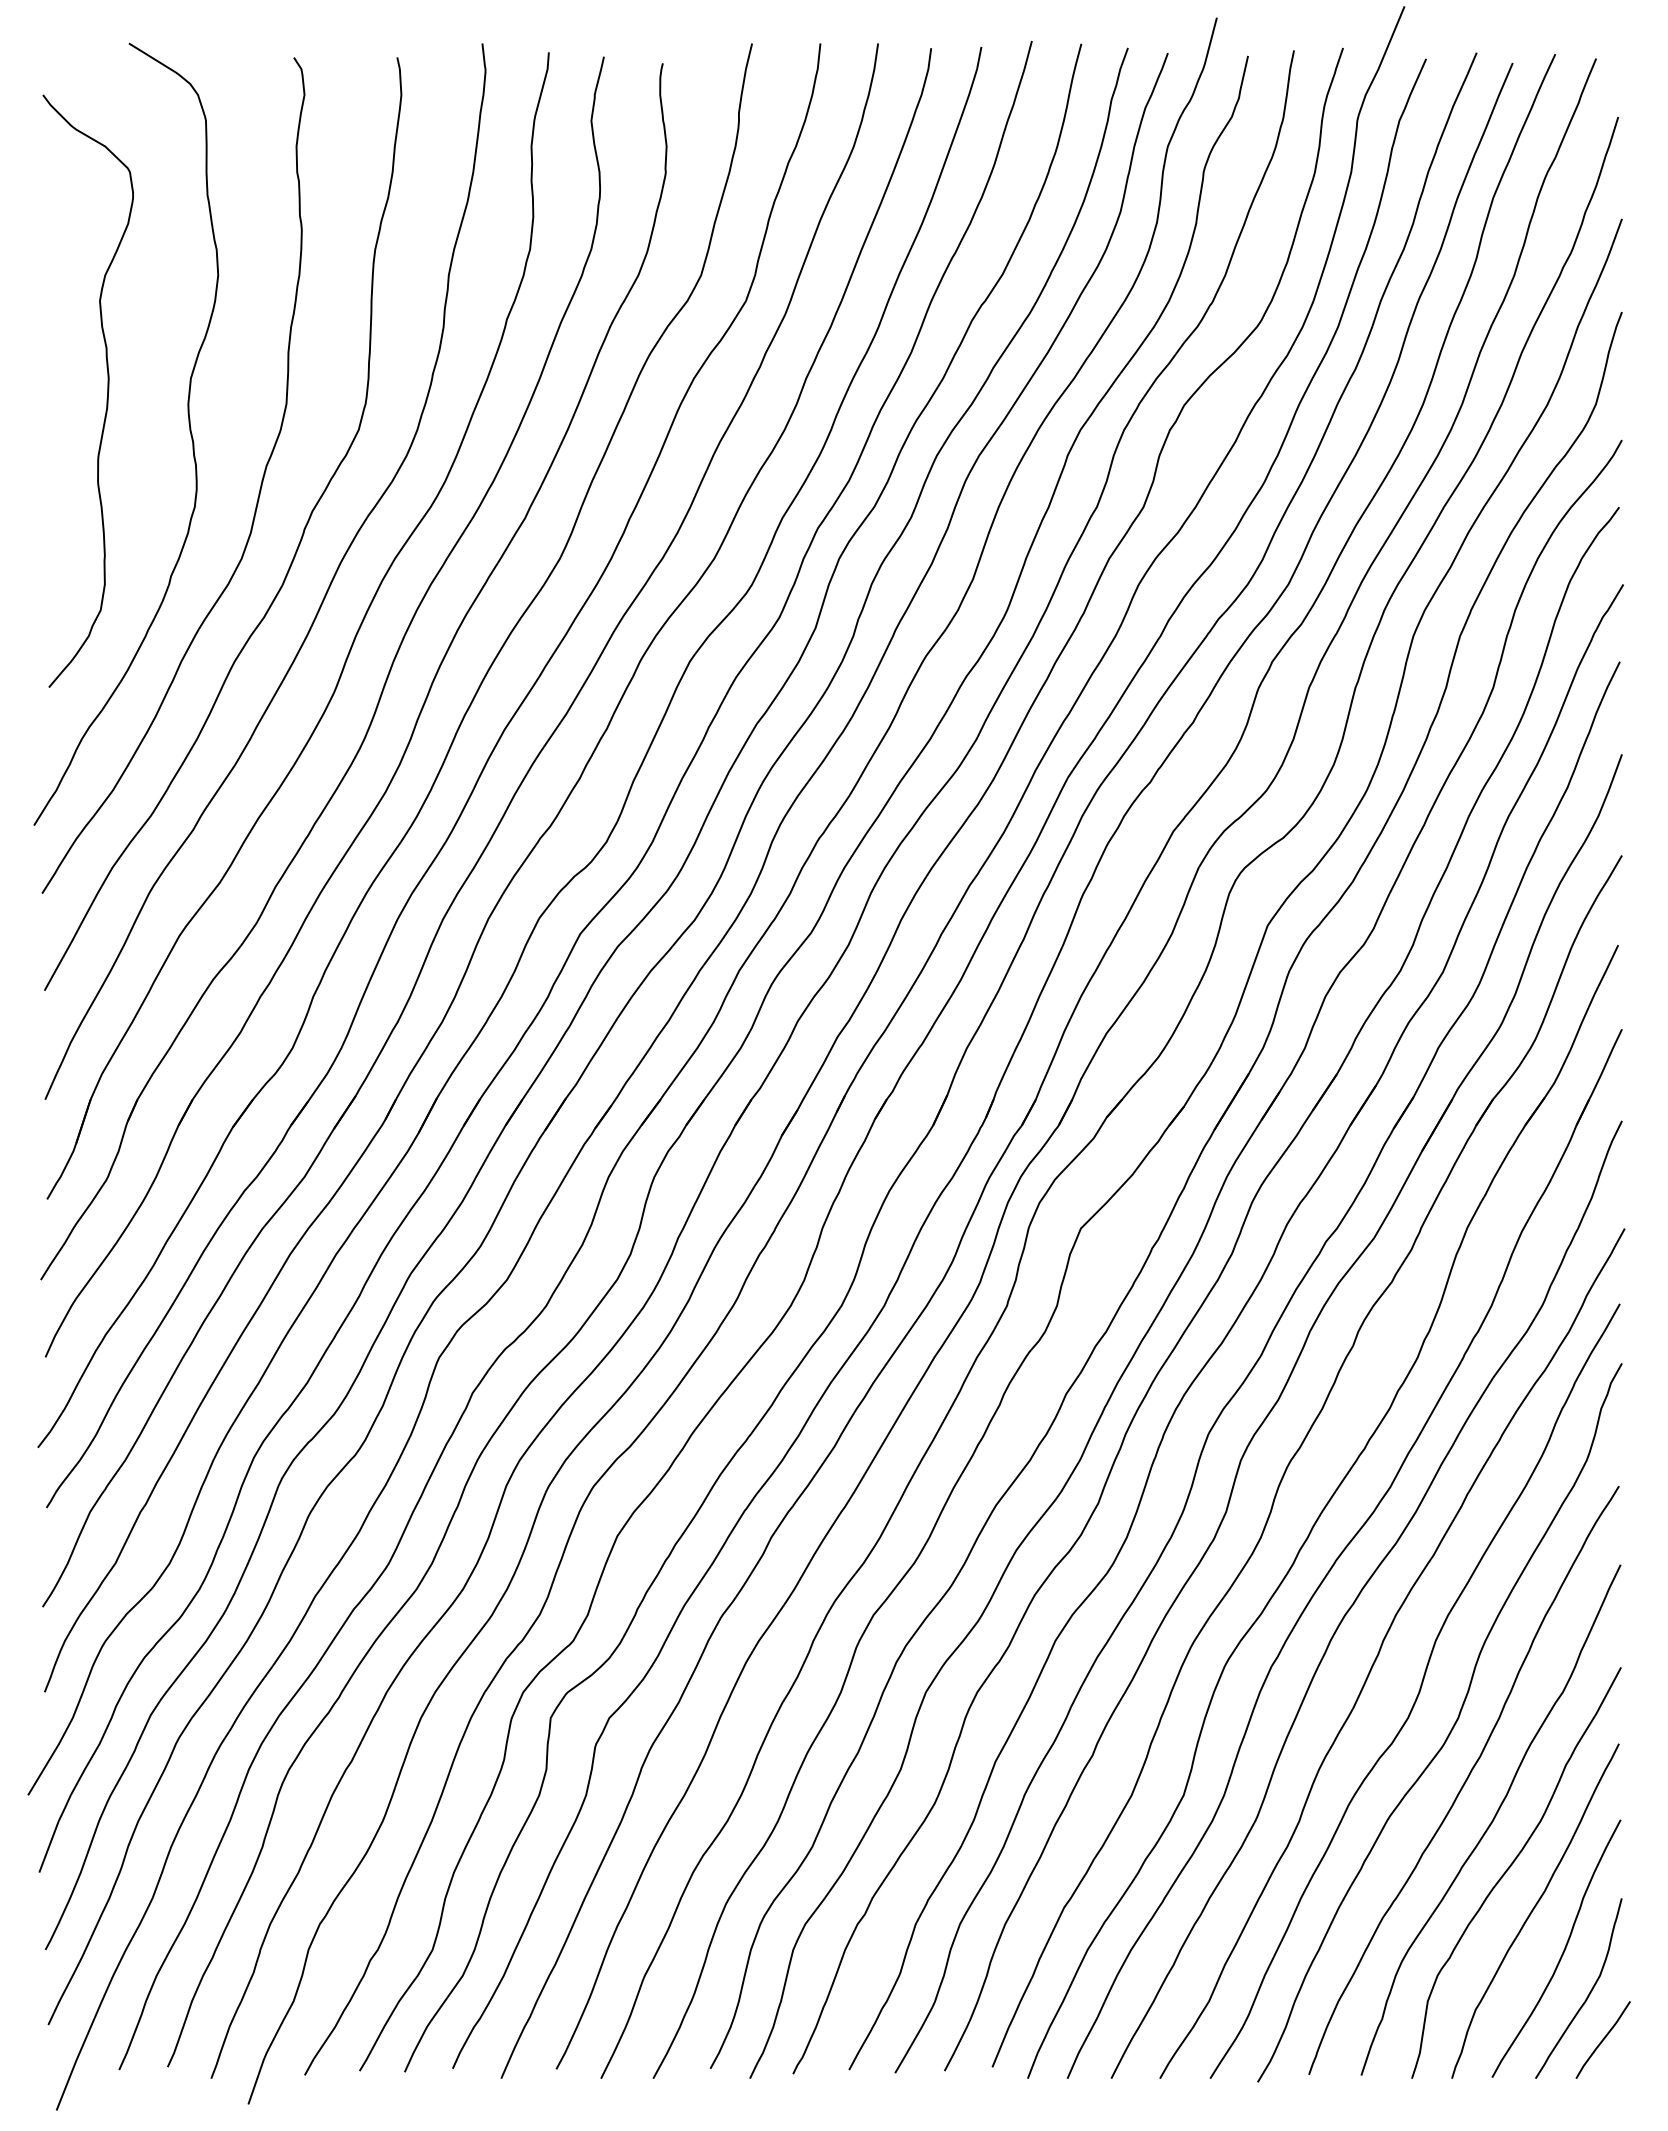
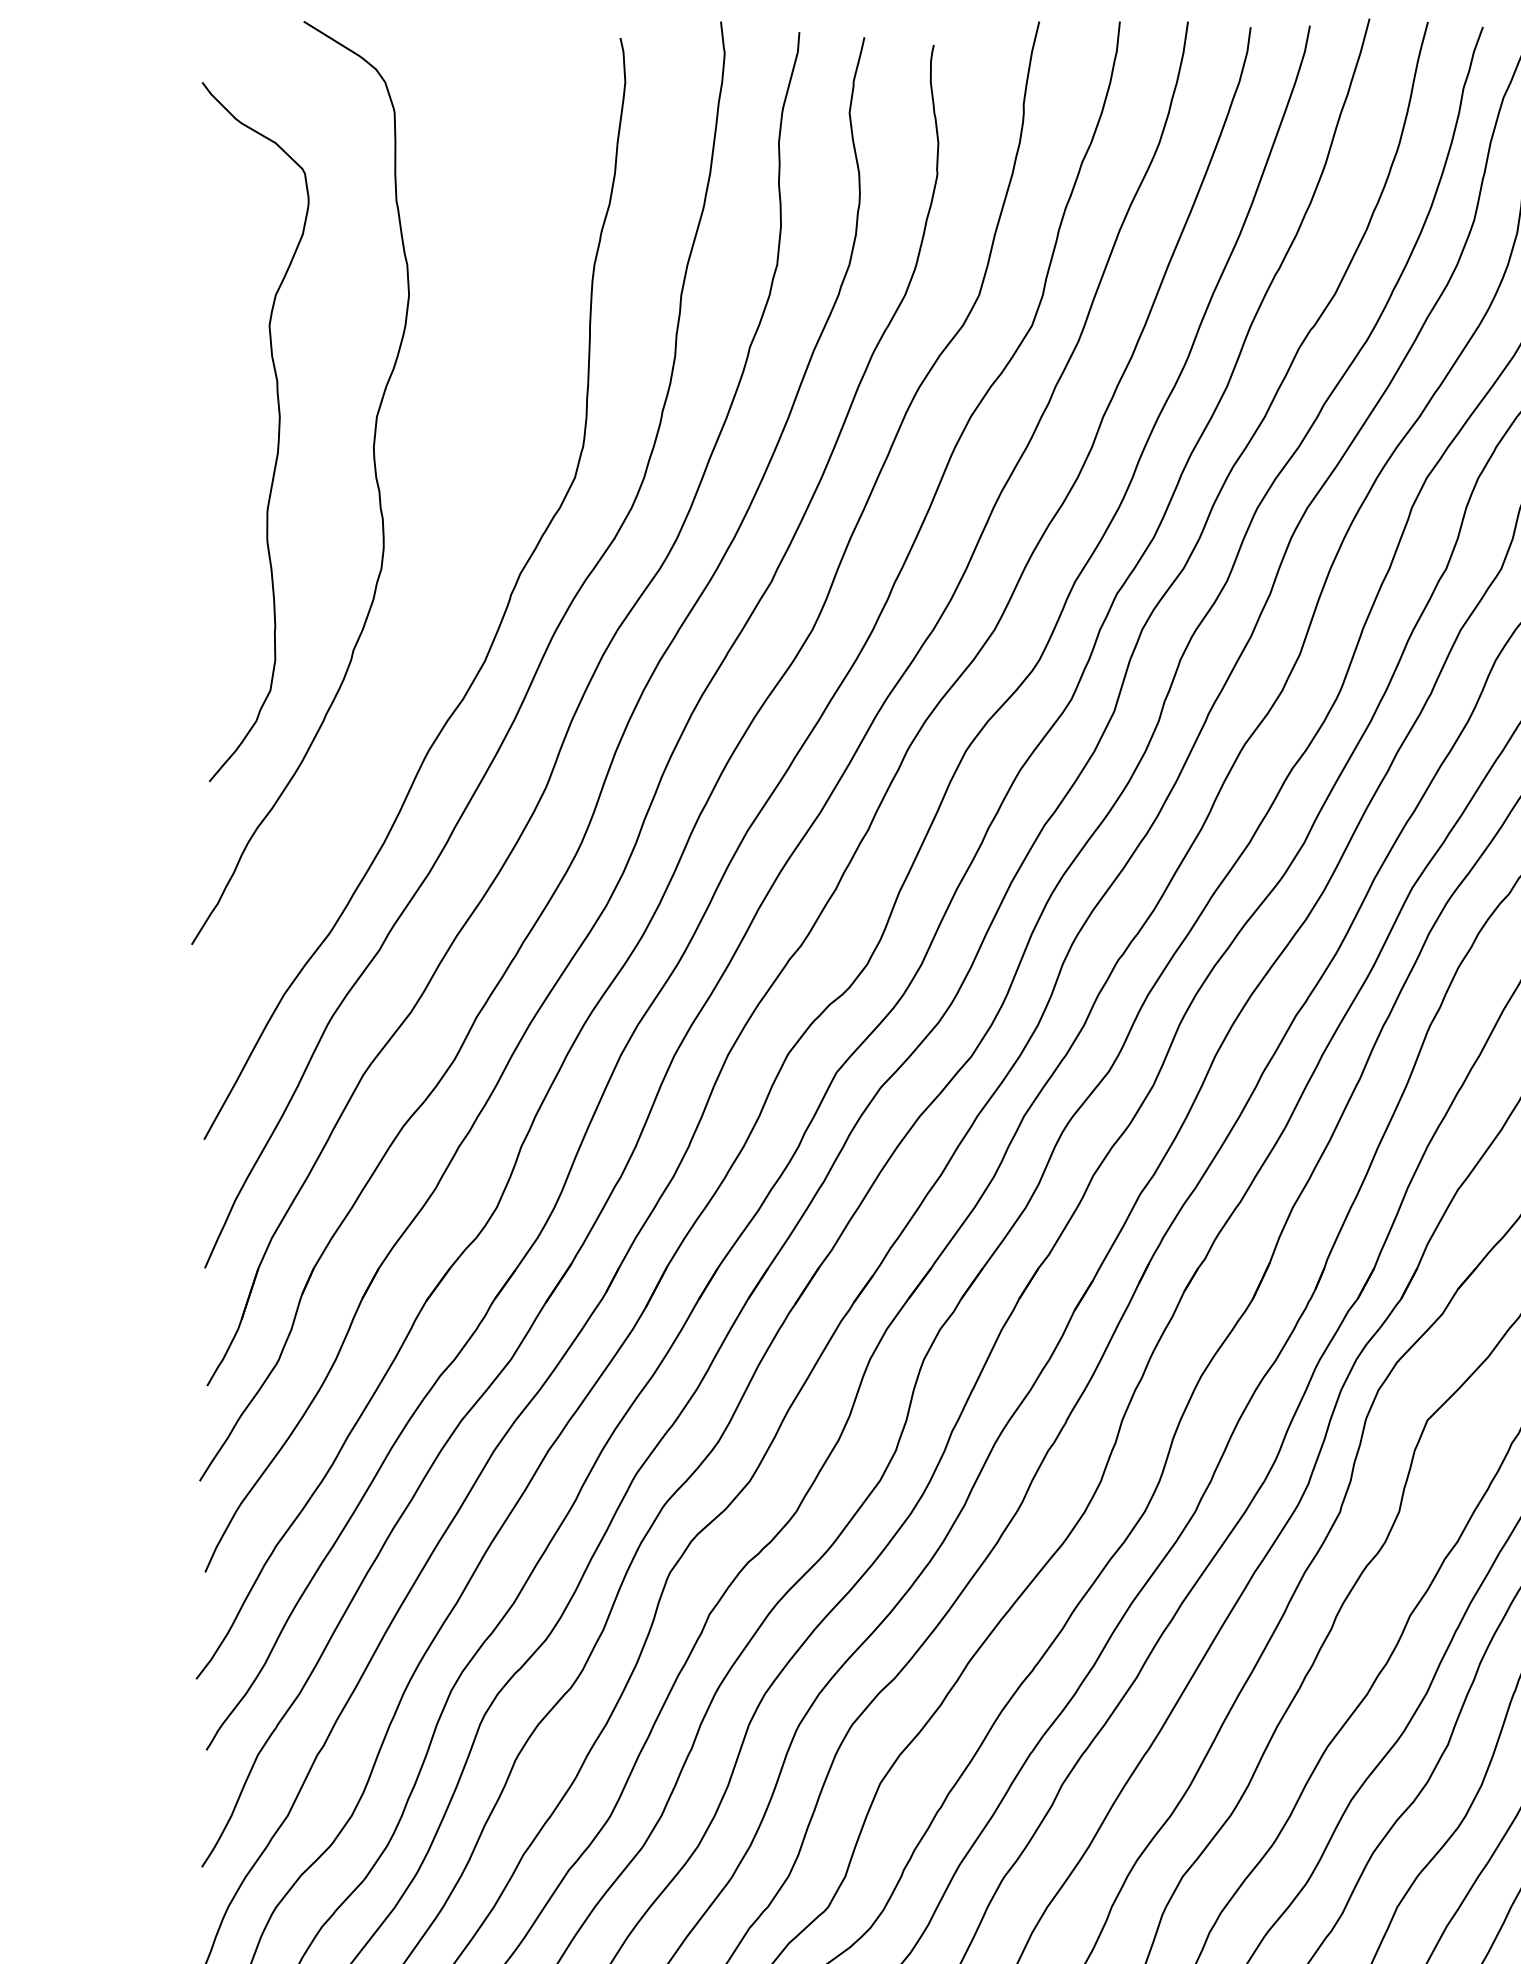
curve: (257, 497) -> (455, 557), removed

